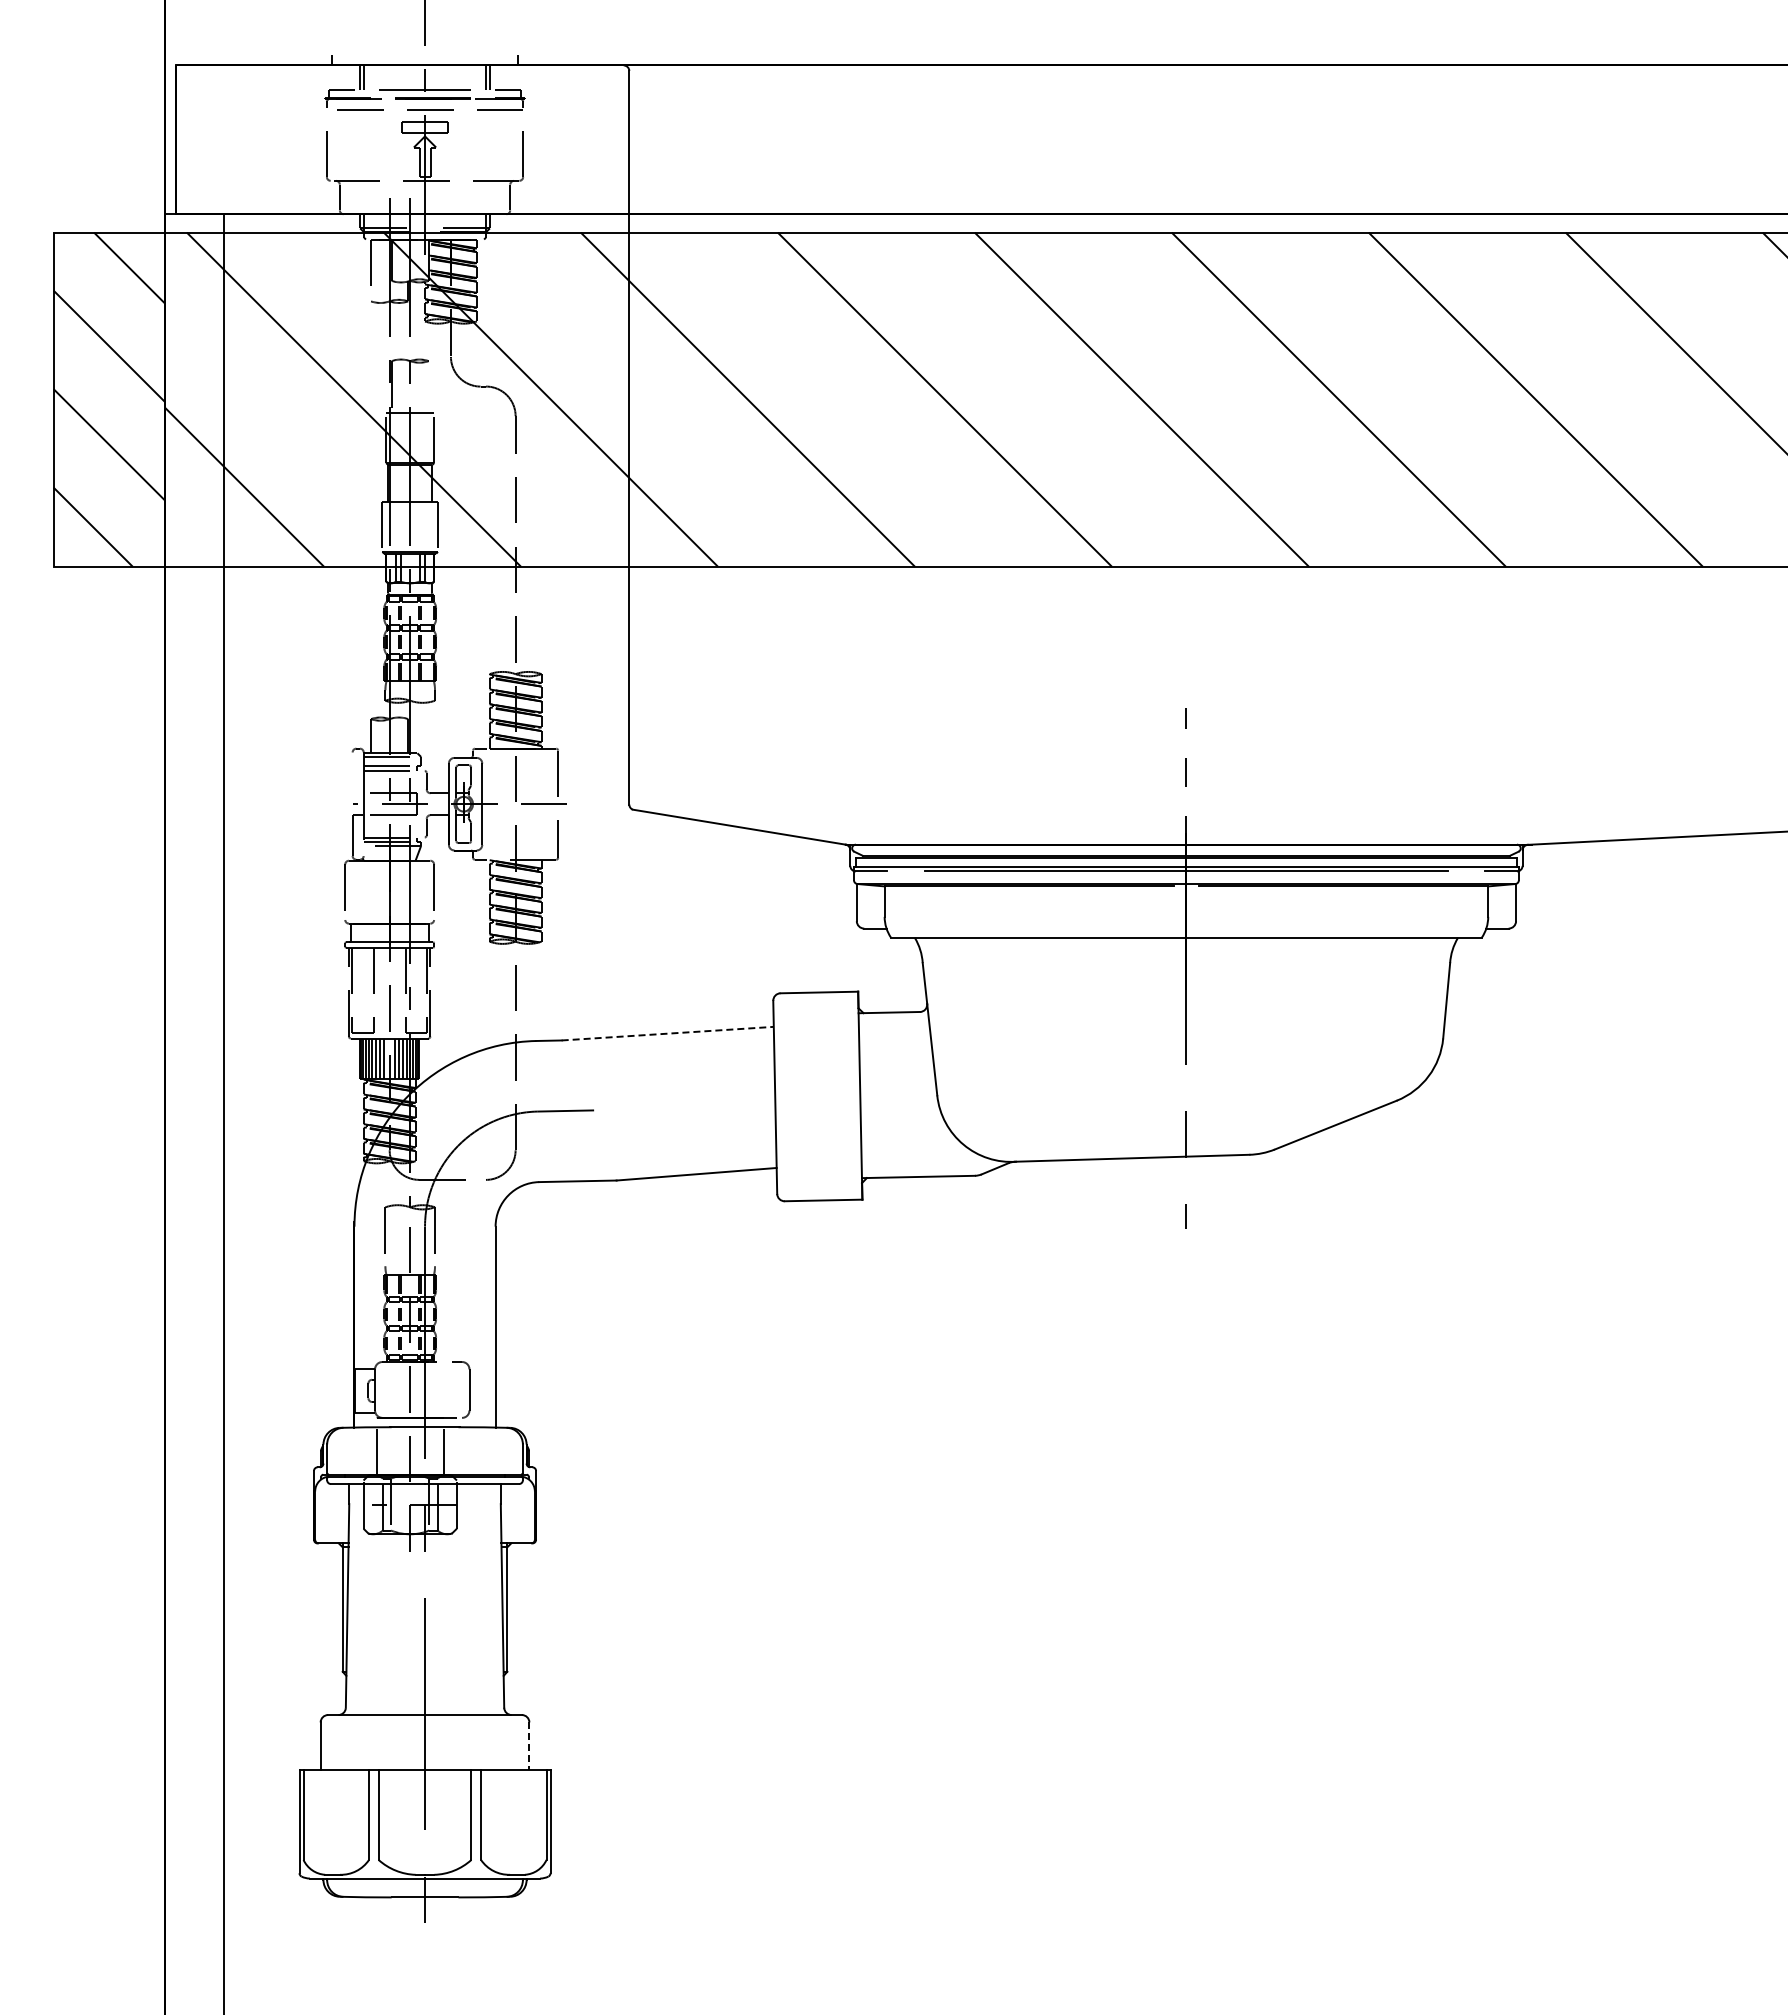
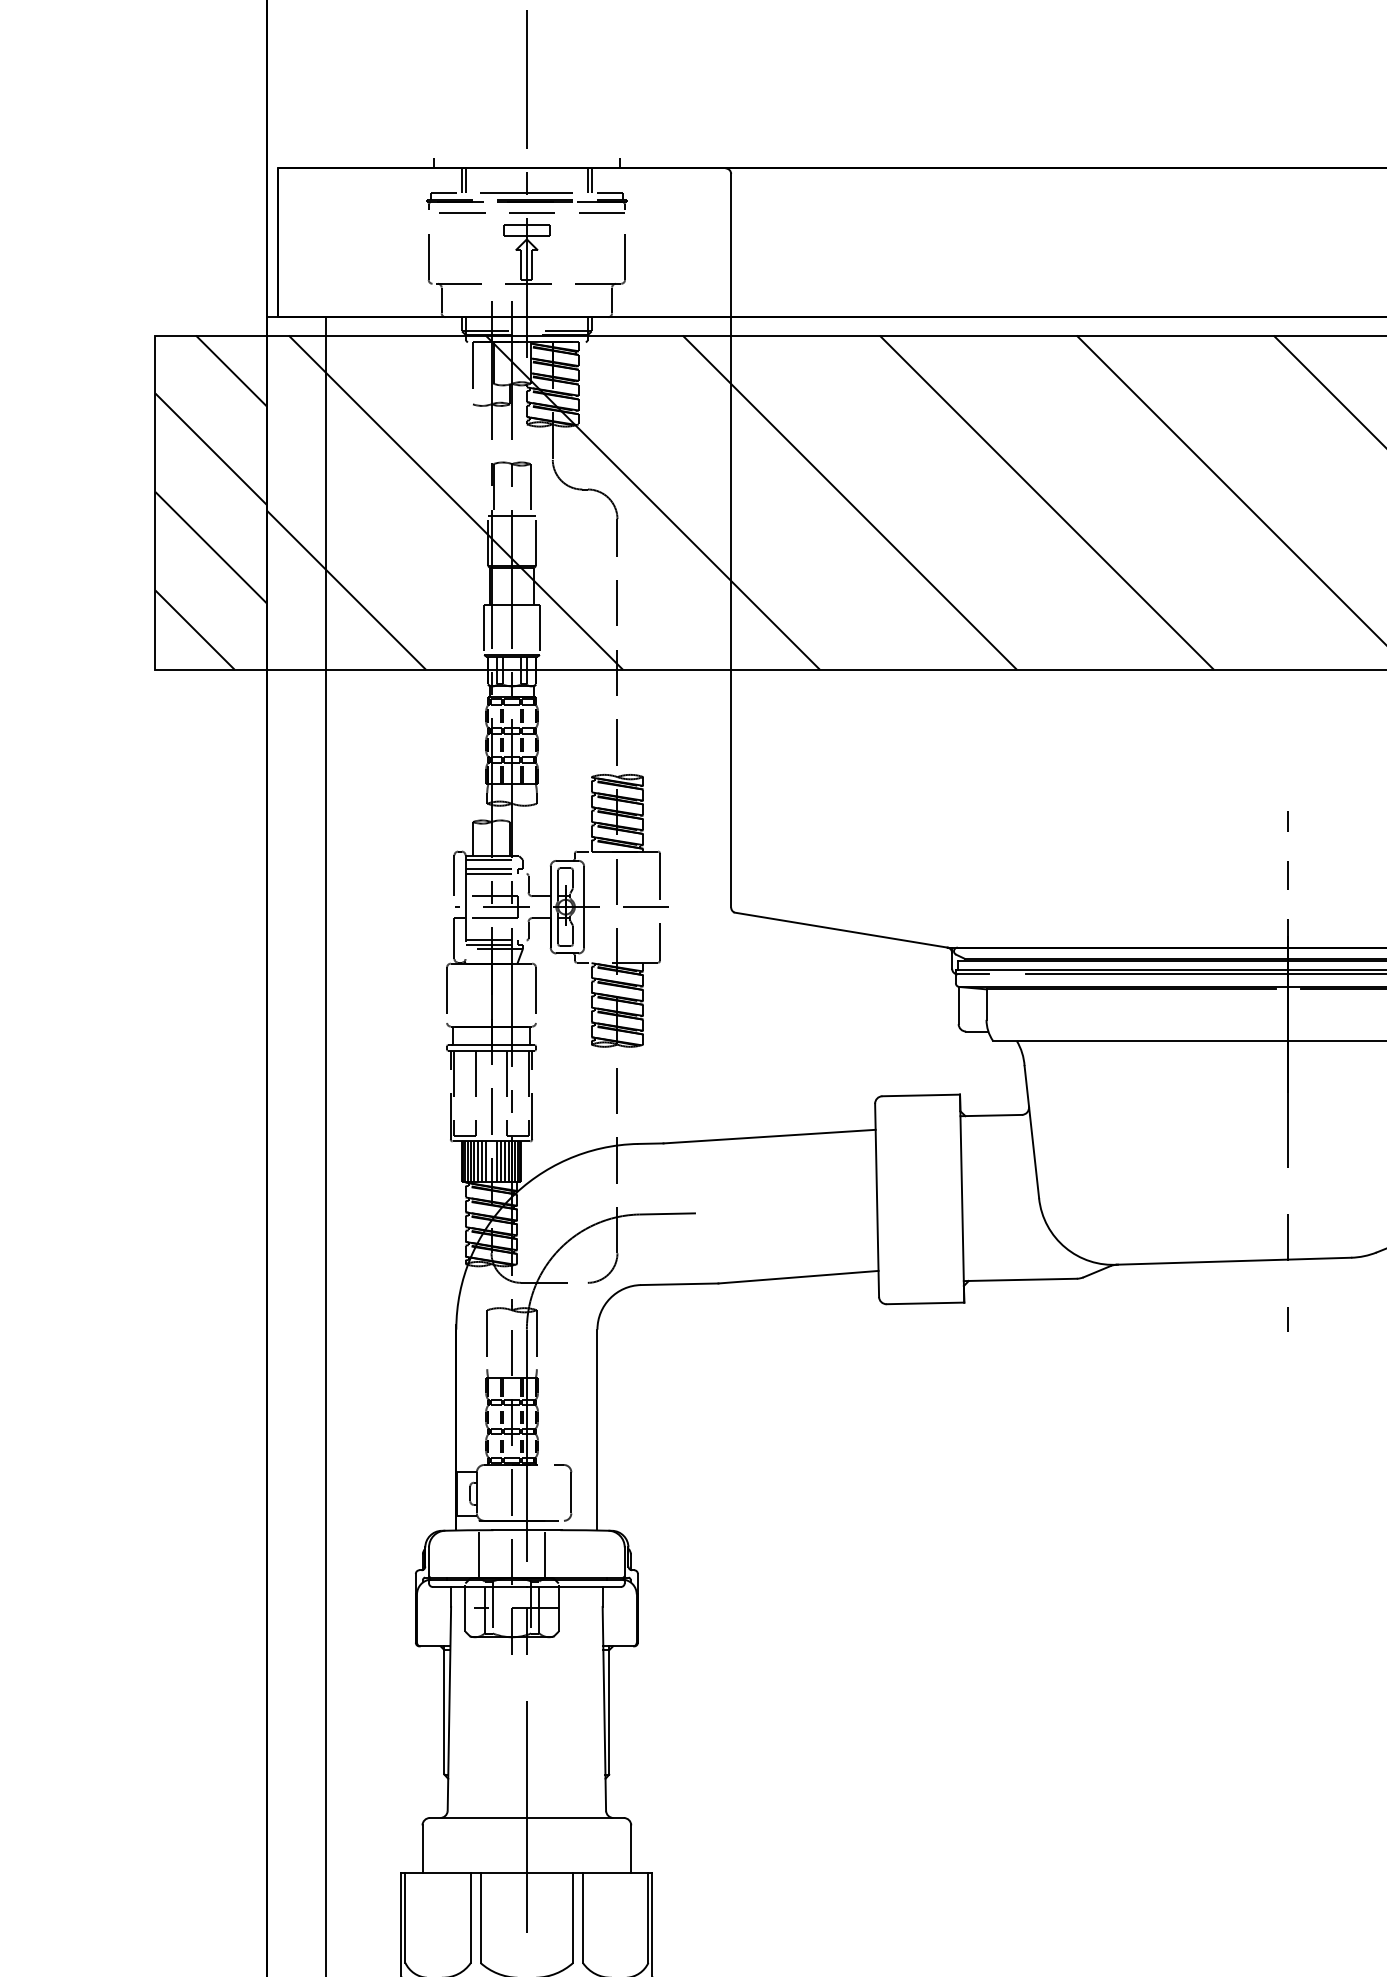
line: (428, 387) -> (530, 490), added
line: (352, 772) -> (454, 875), added
line: (668, 1033) -> (770, 1136), dashed -> solid
line: (529, 1746) -> (631, 1849), dashed -> solid

